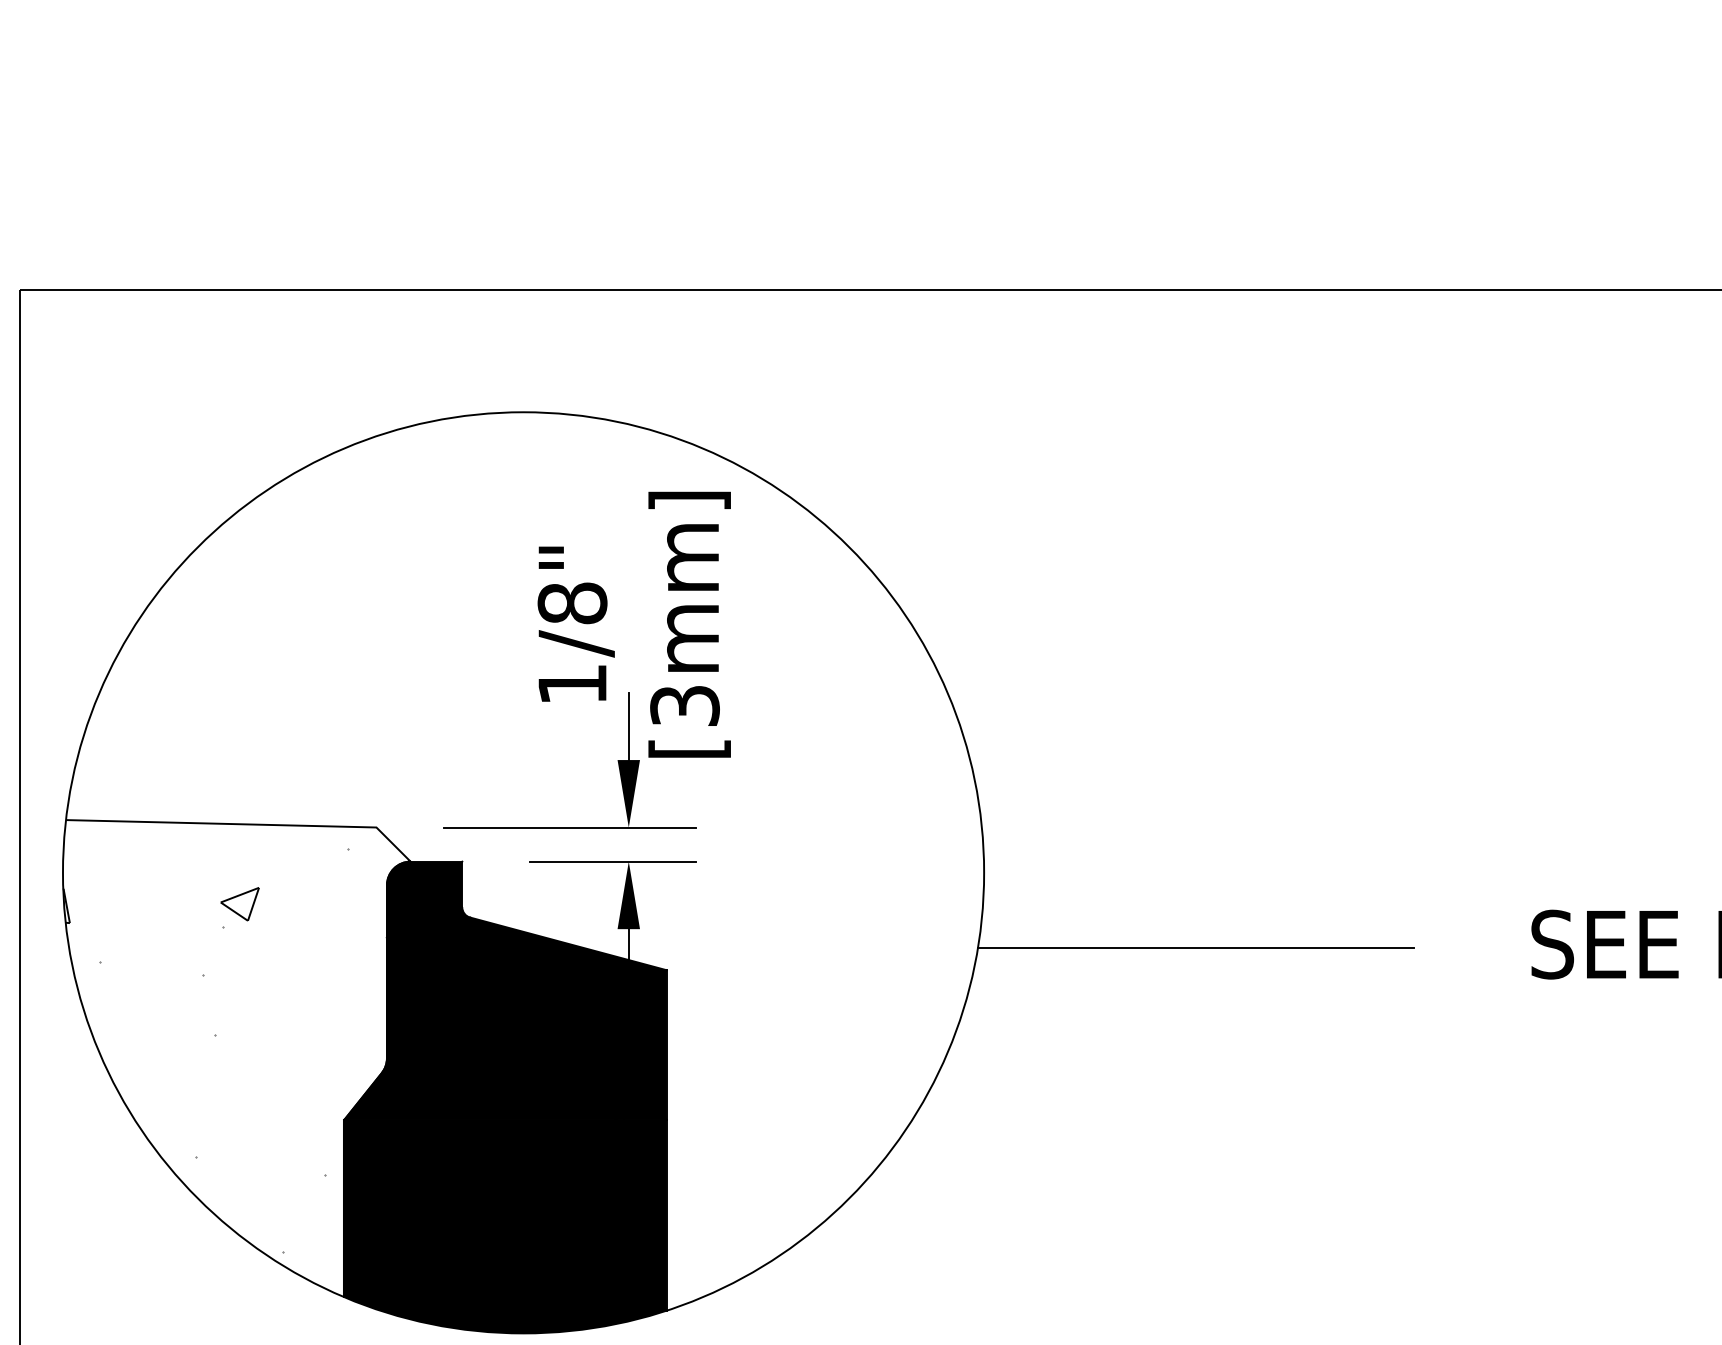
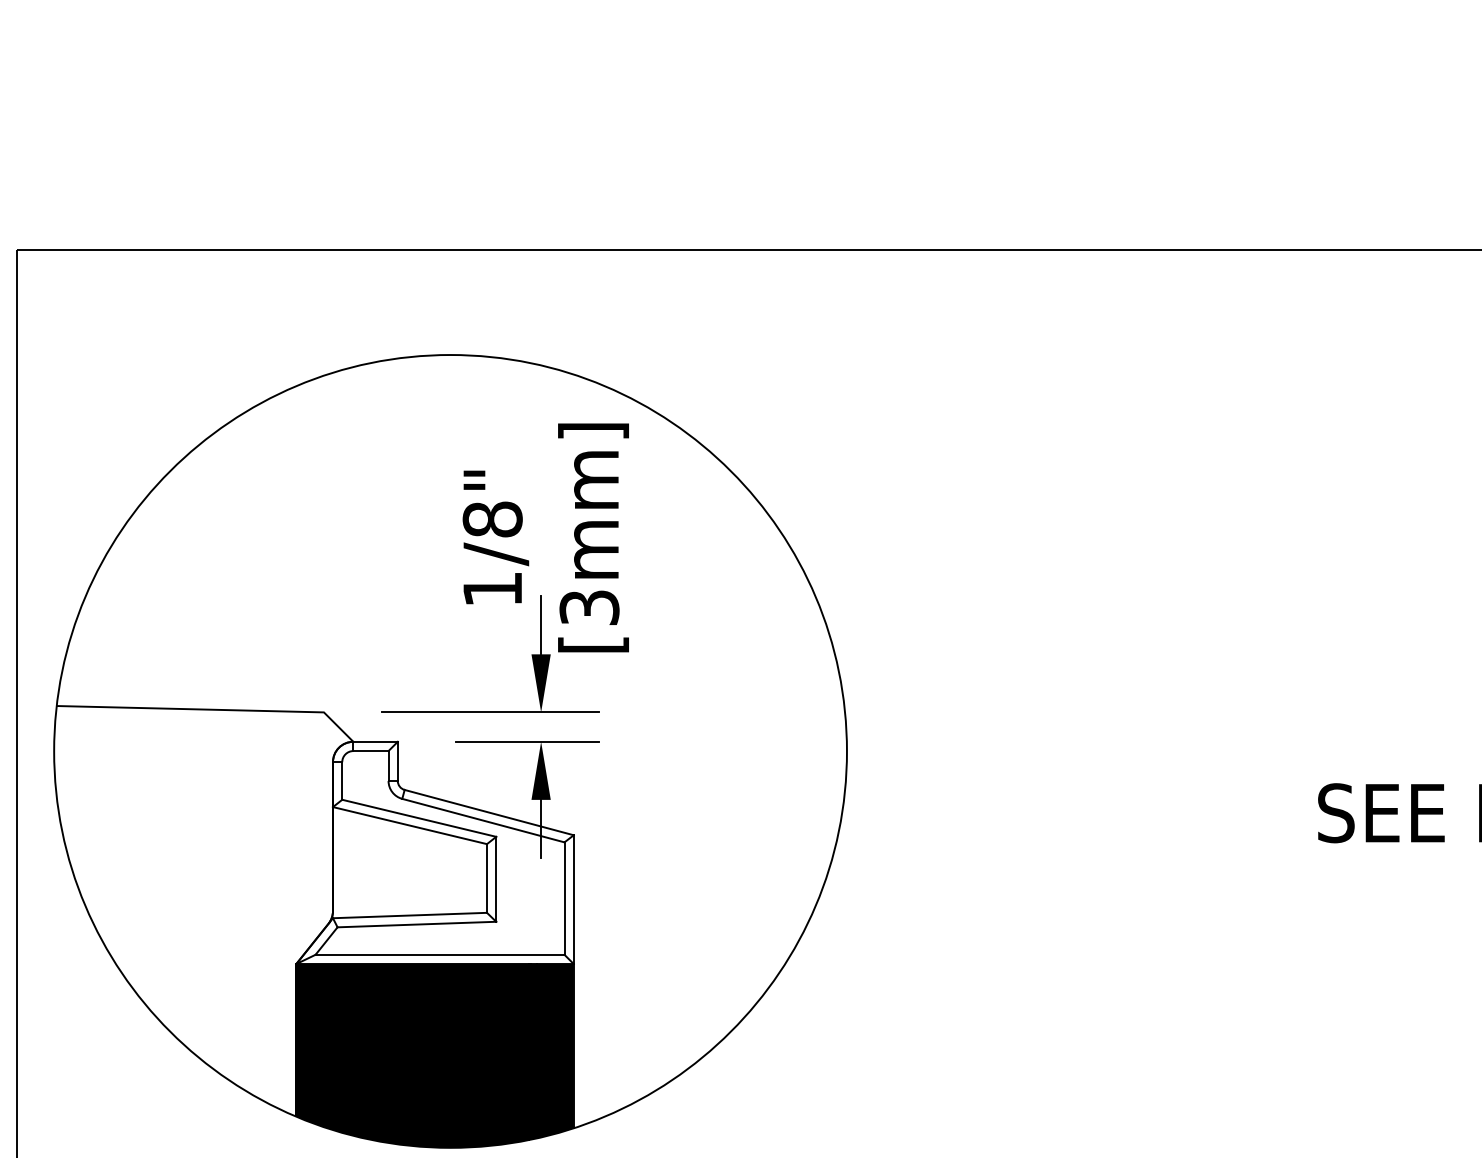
line: (1195, 947) -> (1028, 815), removed
fill: (505, 990) -> (435, 852), removed
hatch: (205, 1050) -> (176, 904), removed

